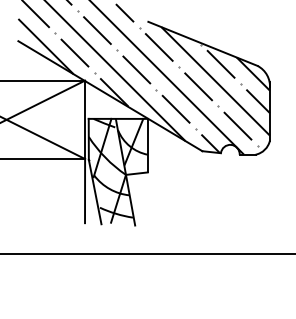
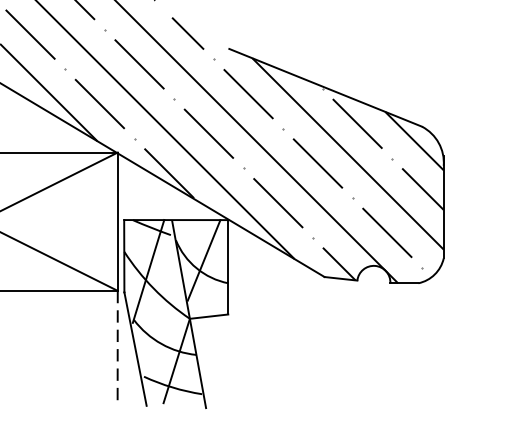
line: (85, 191) -> (118, 348), solid -> dashed

